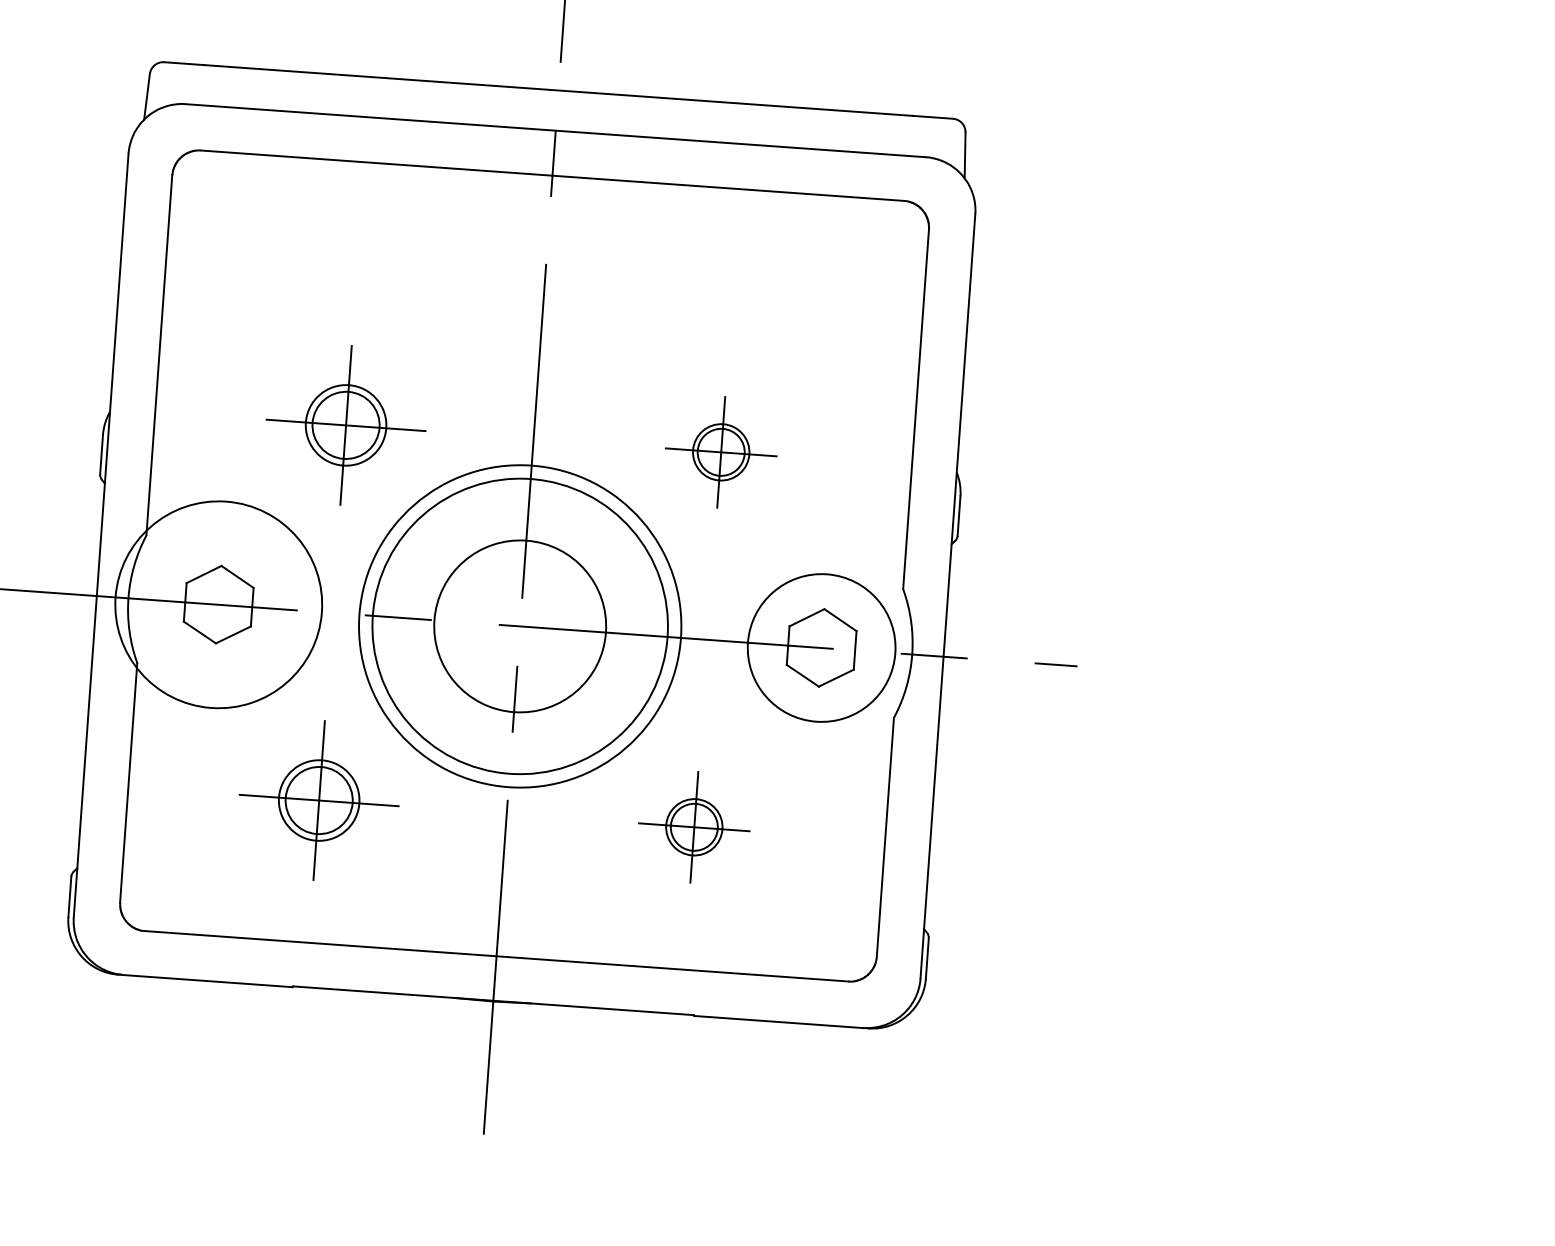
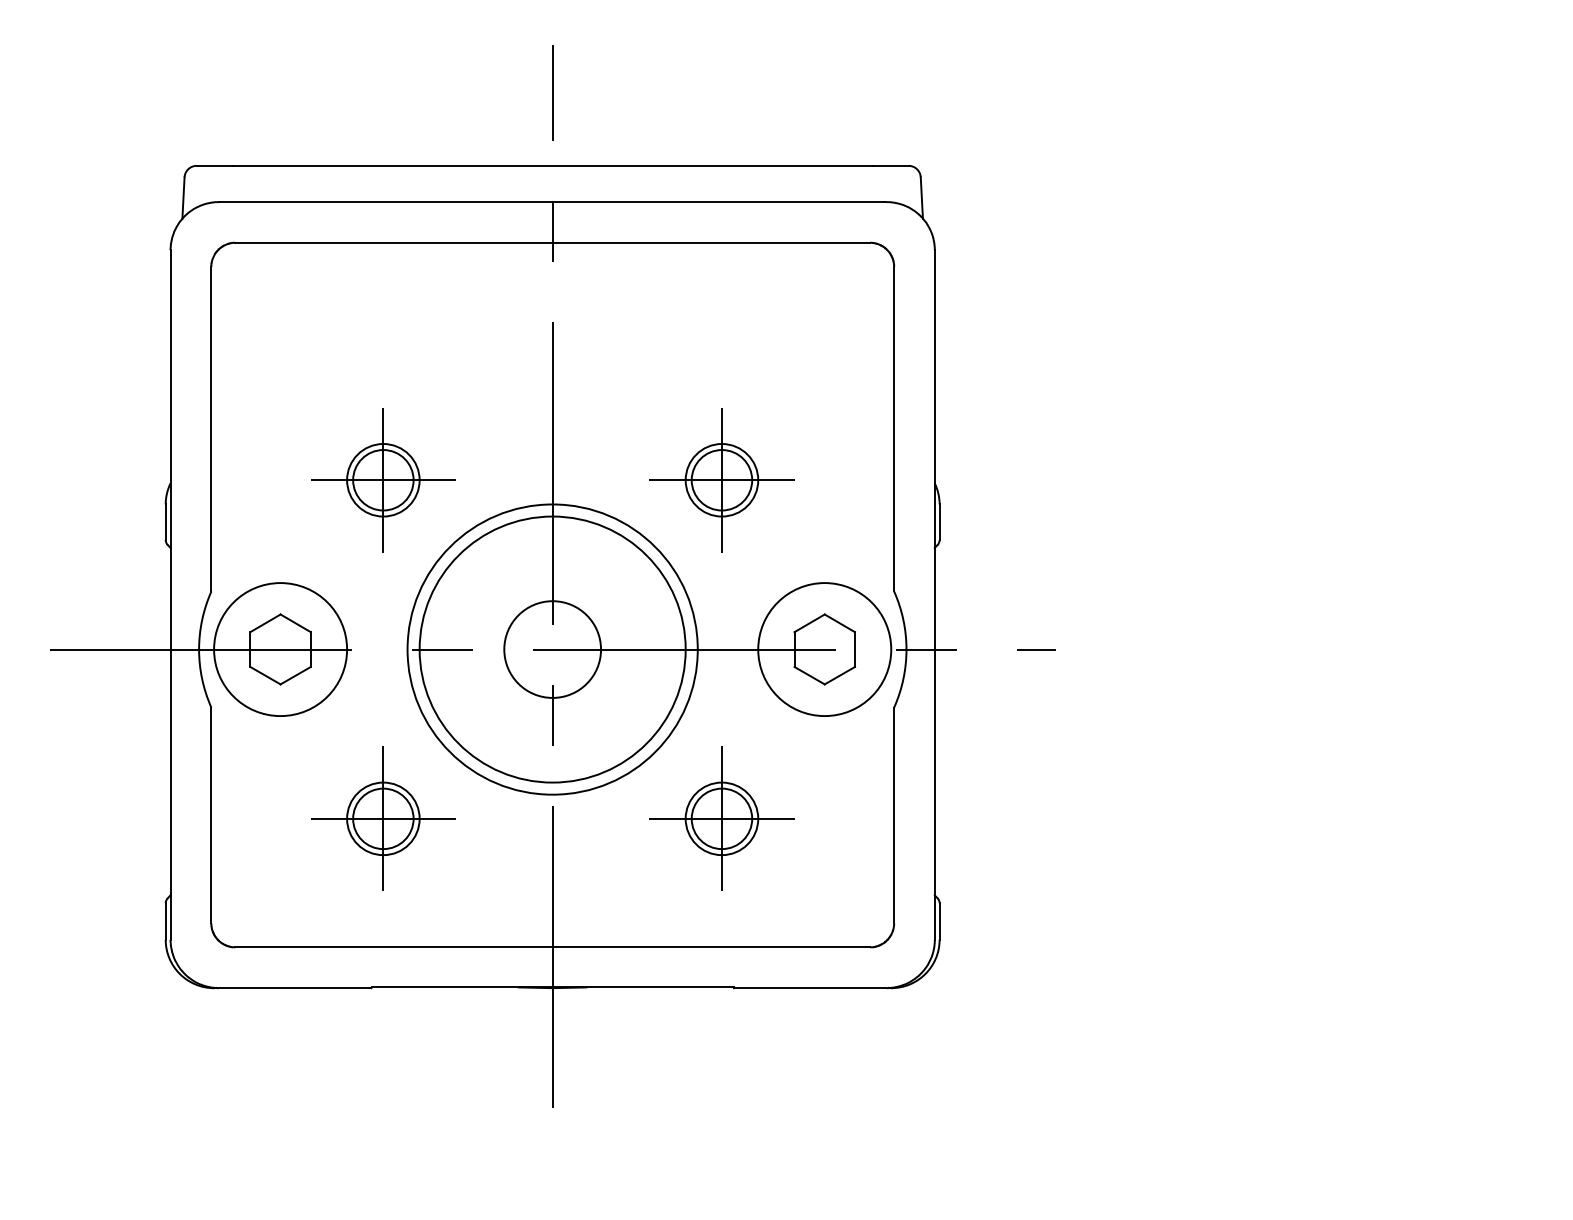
part: (720, 452) -> (721, 480), size x1.43
circle: (218, 604) -> (280, 649), size x0.71
circle: (520, 626) -> (552, 649), size x0.62
part: (693, 826) -> (721, 818), size x1.43

